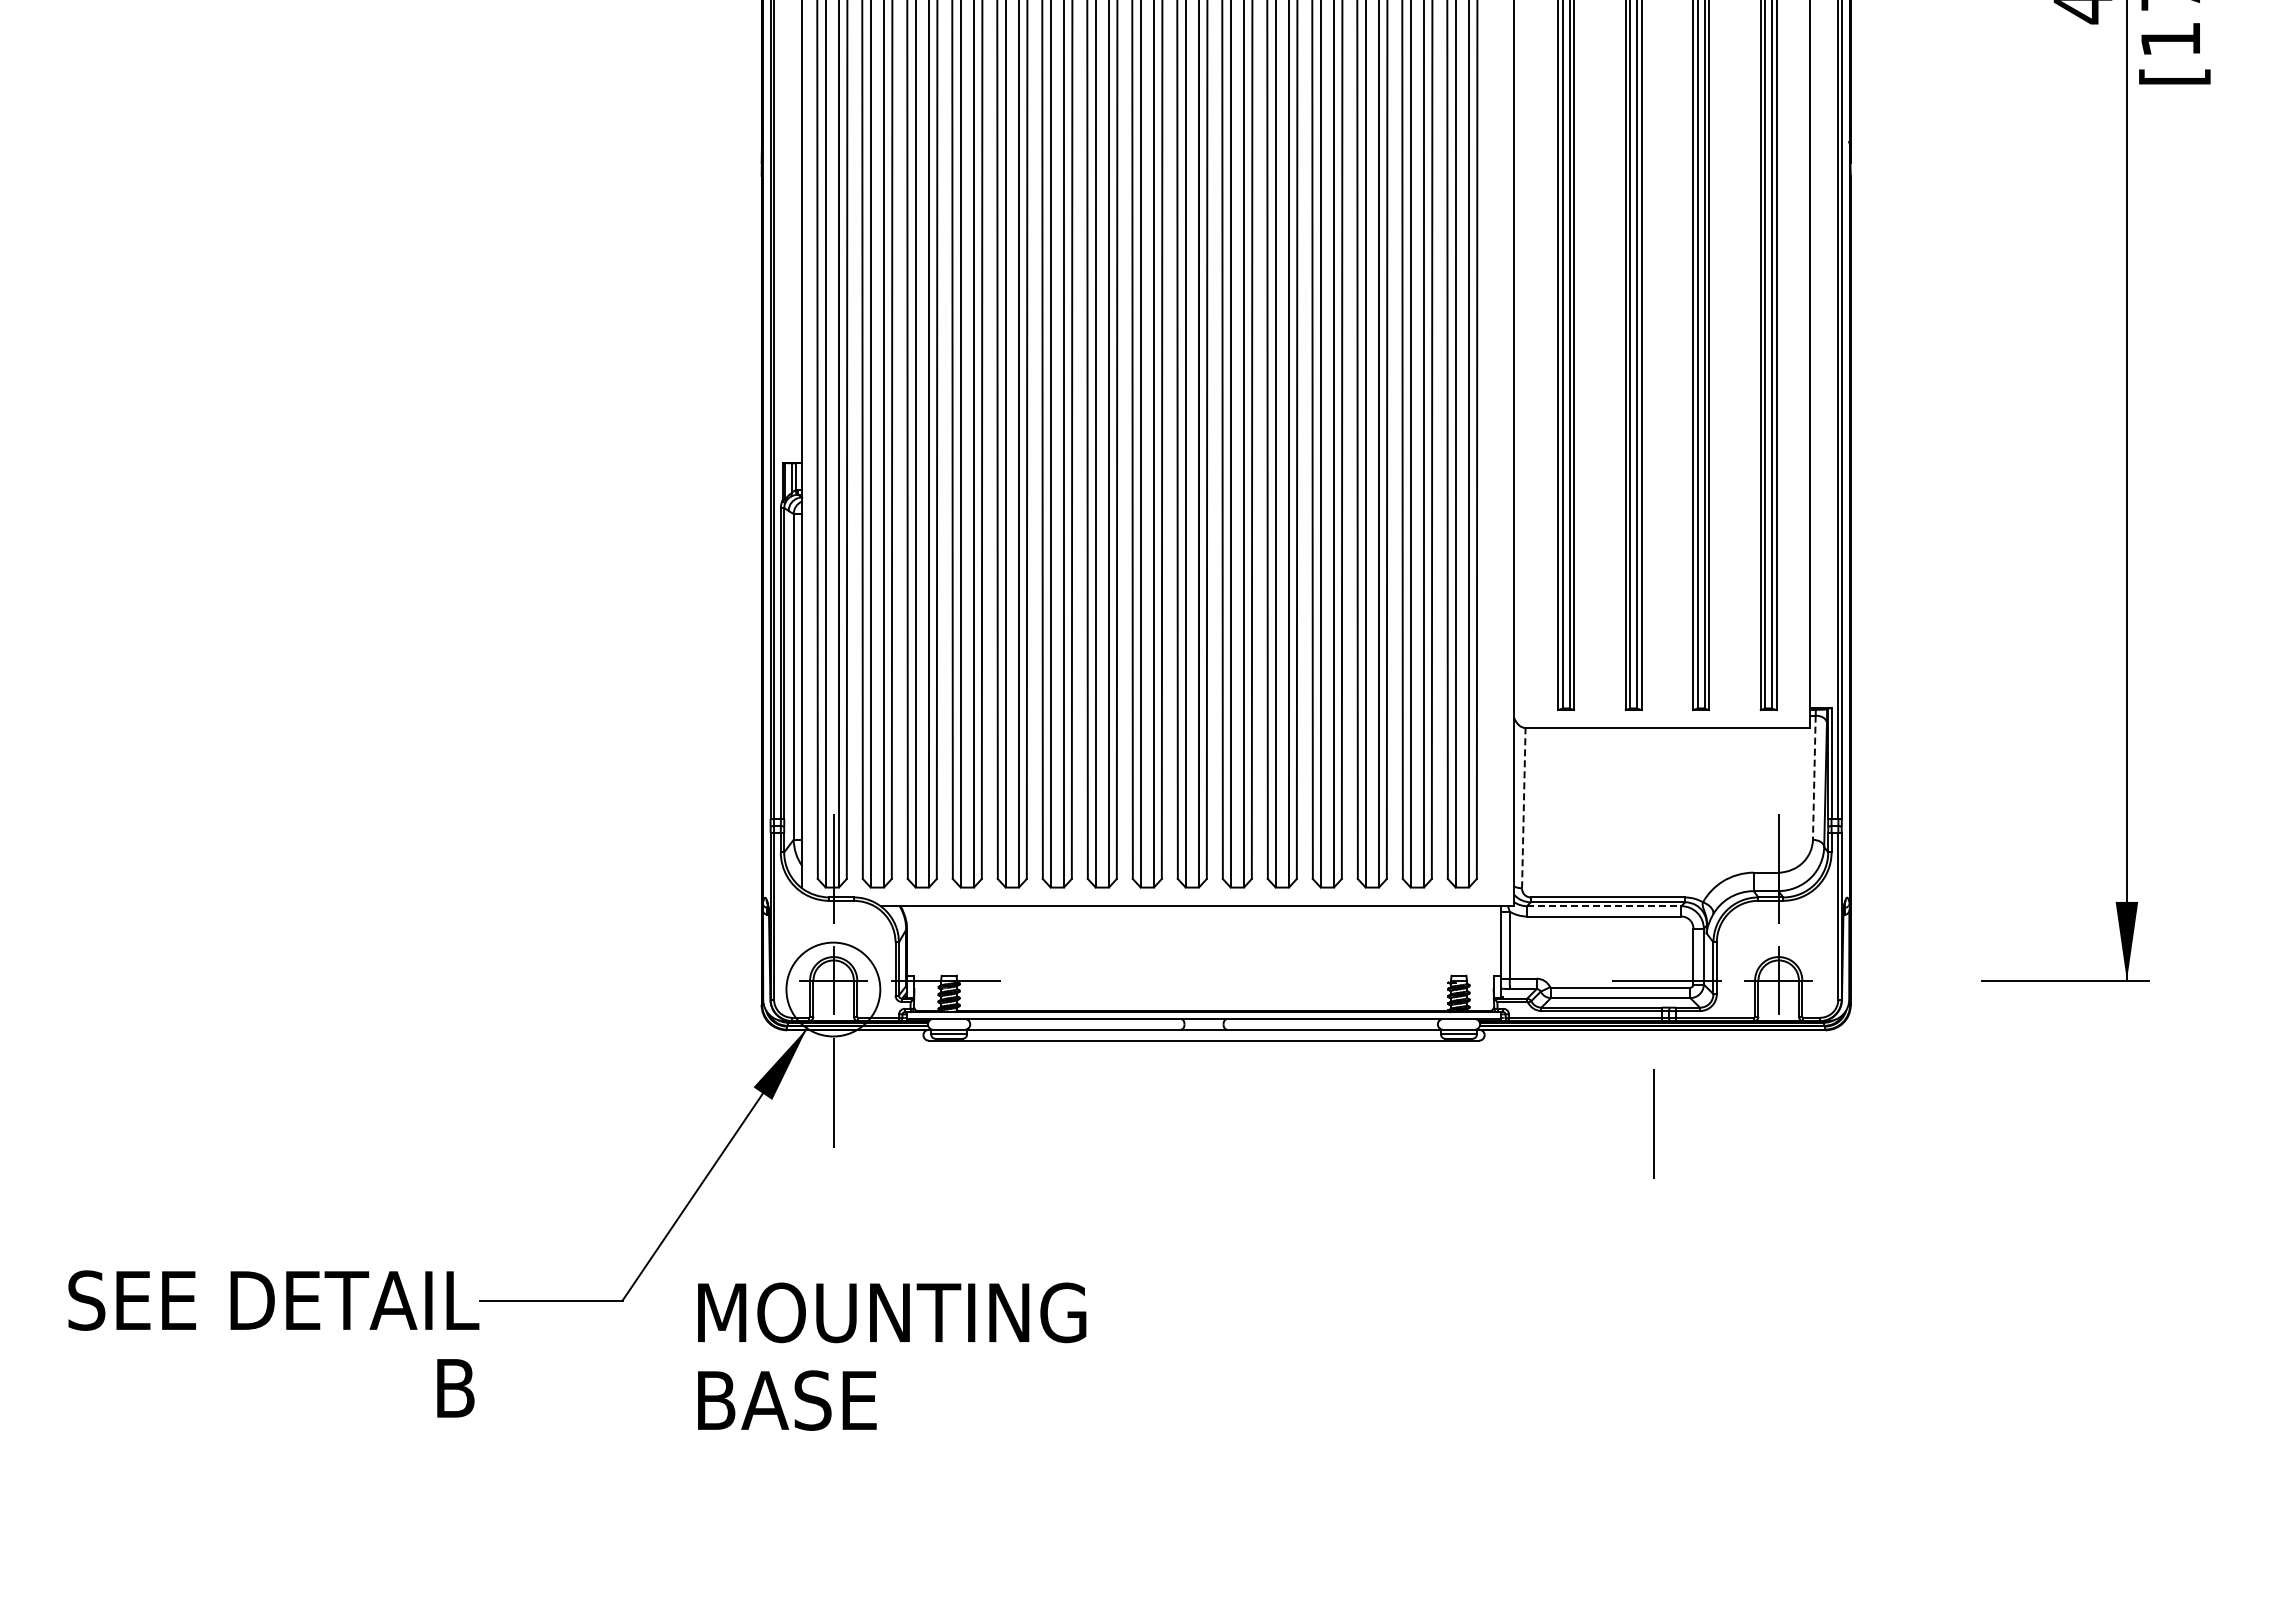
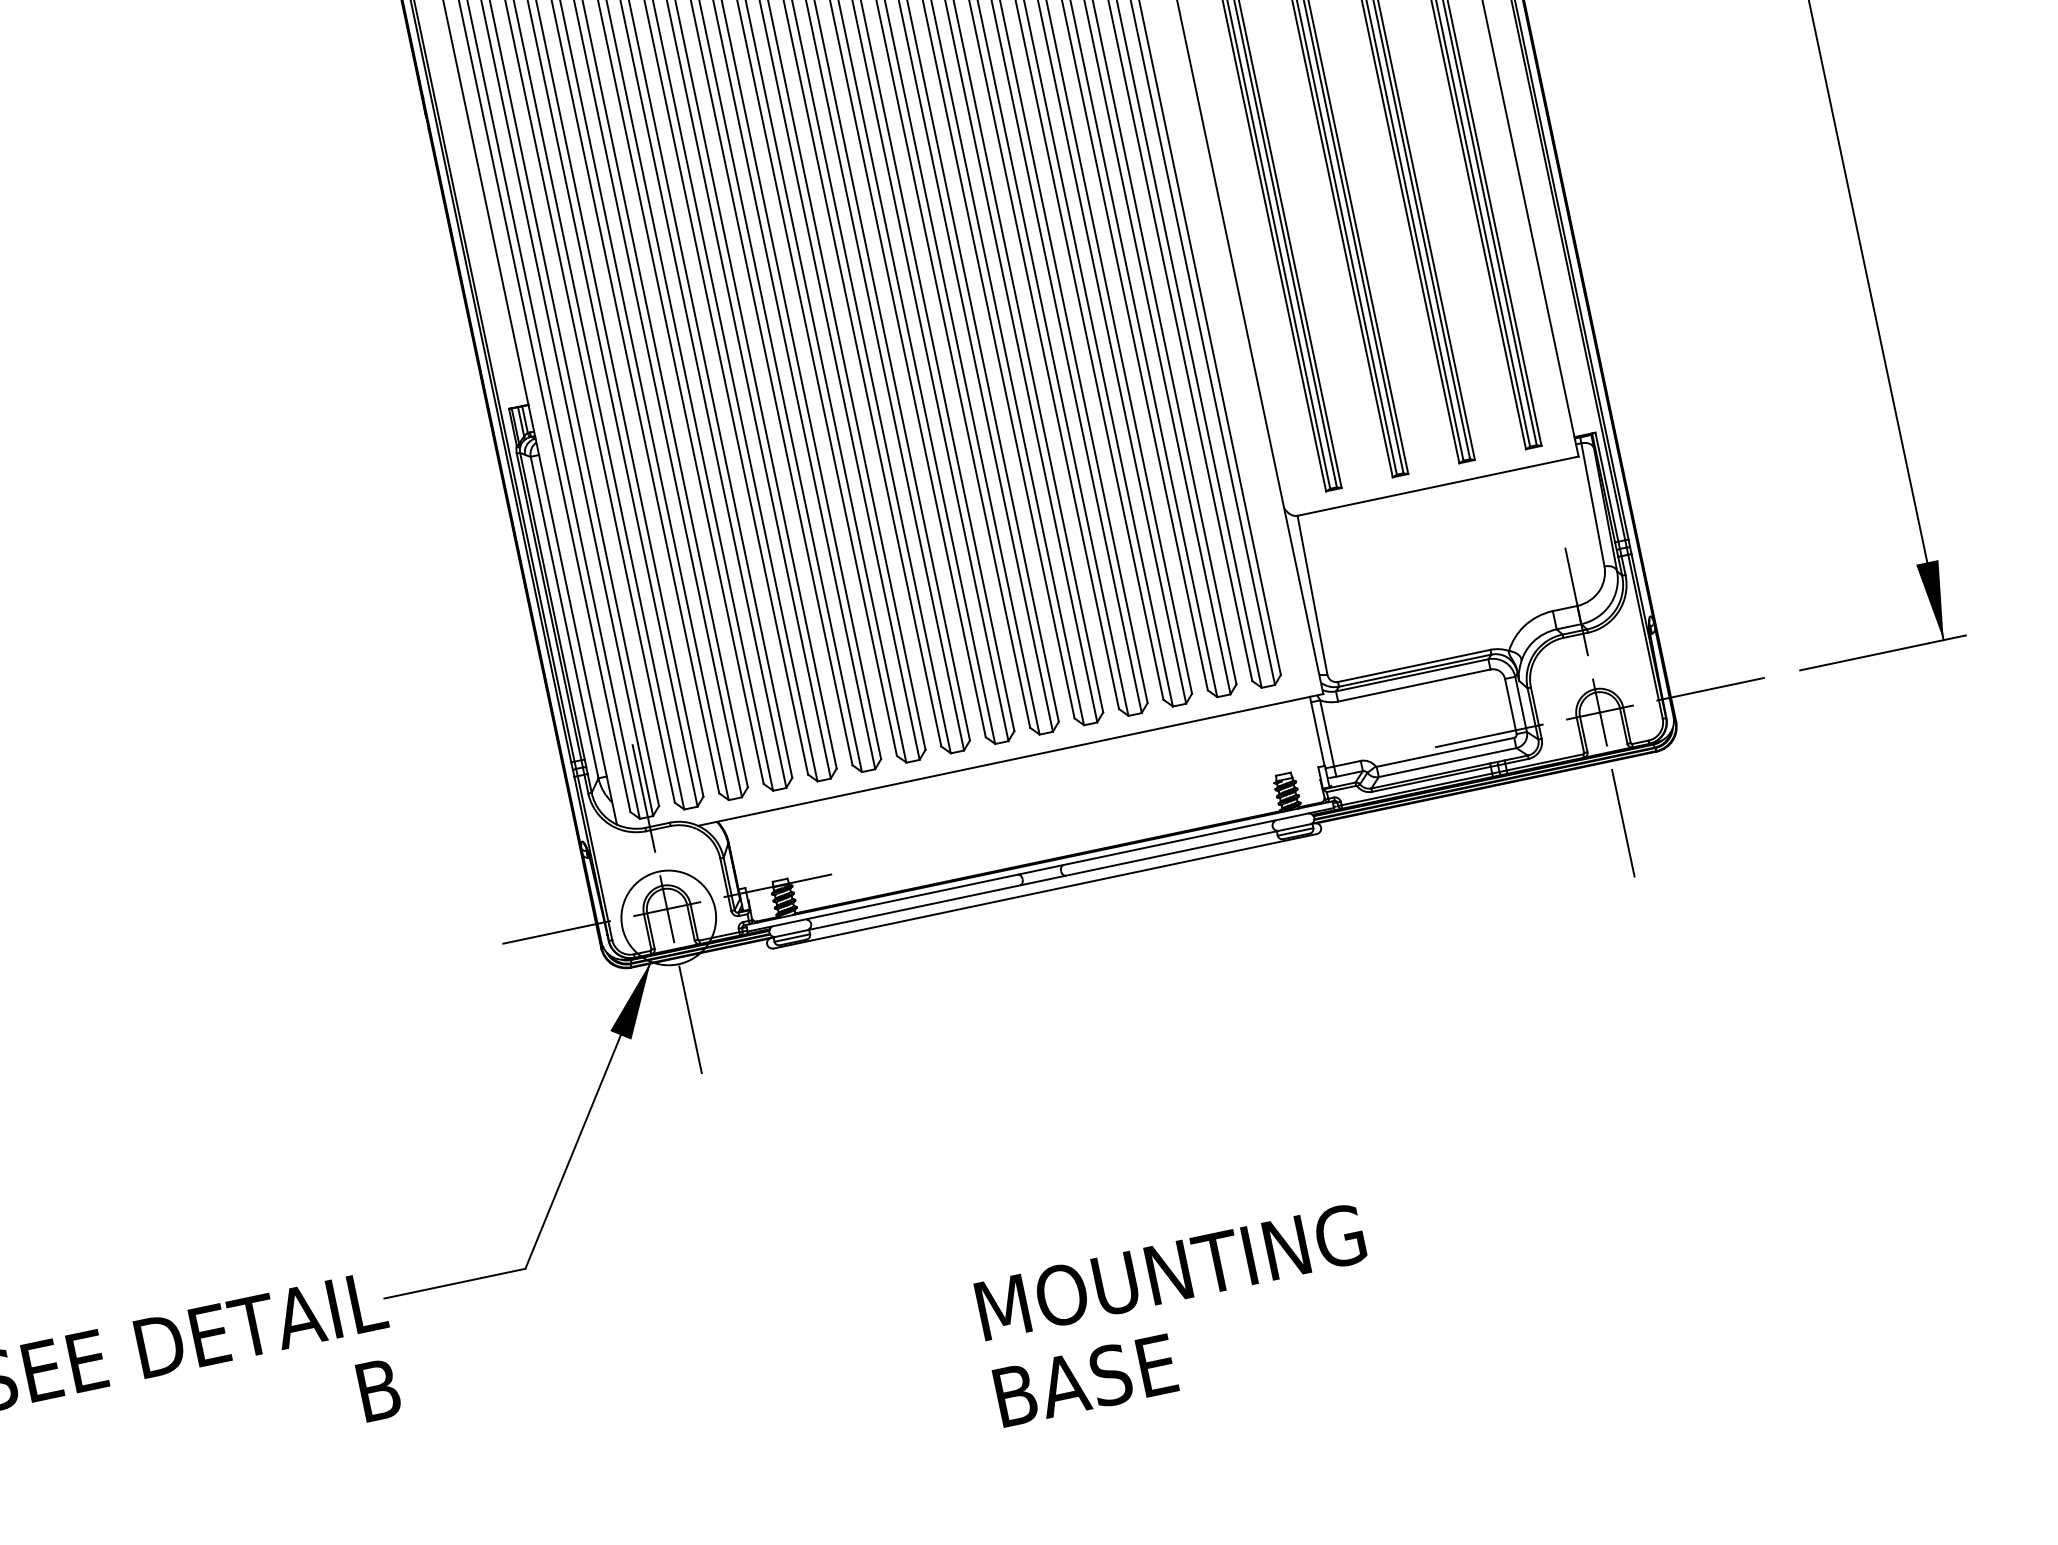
line: (1814, 778) -> (1593, 505), dashed -> solid
line: (1523, 807) -> (1312, 594), dashed -> solid
line: (1604, 906) -> (1412, 675), dashed -> solid
line: (721, 980) -> (556, 932), added
line: (1890, 980) -> (1710, 689), added
line: (1653, 1123) -> (1623, 822), moved
text: (892, 1356) -> (1180, 1315), moved

